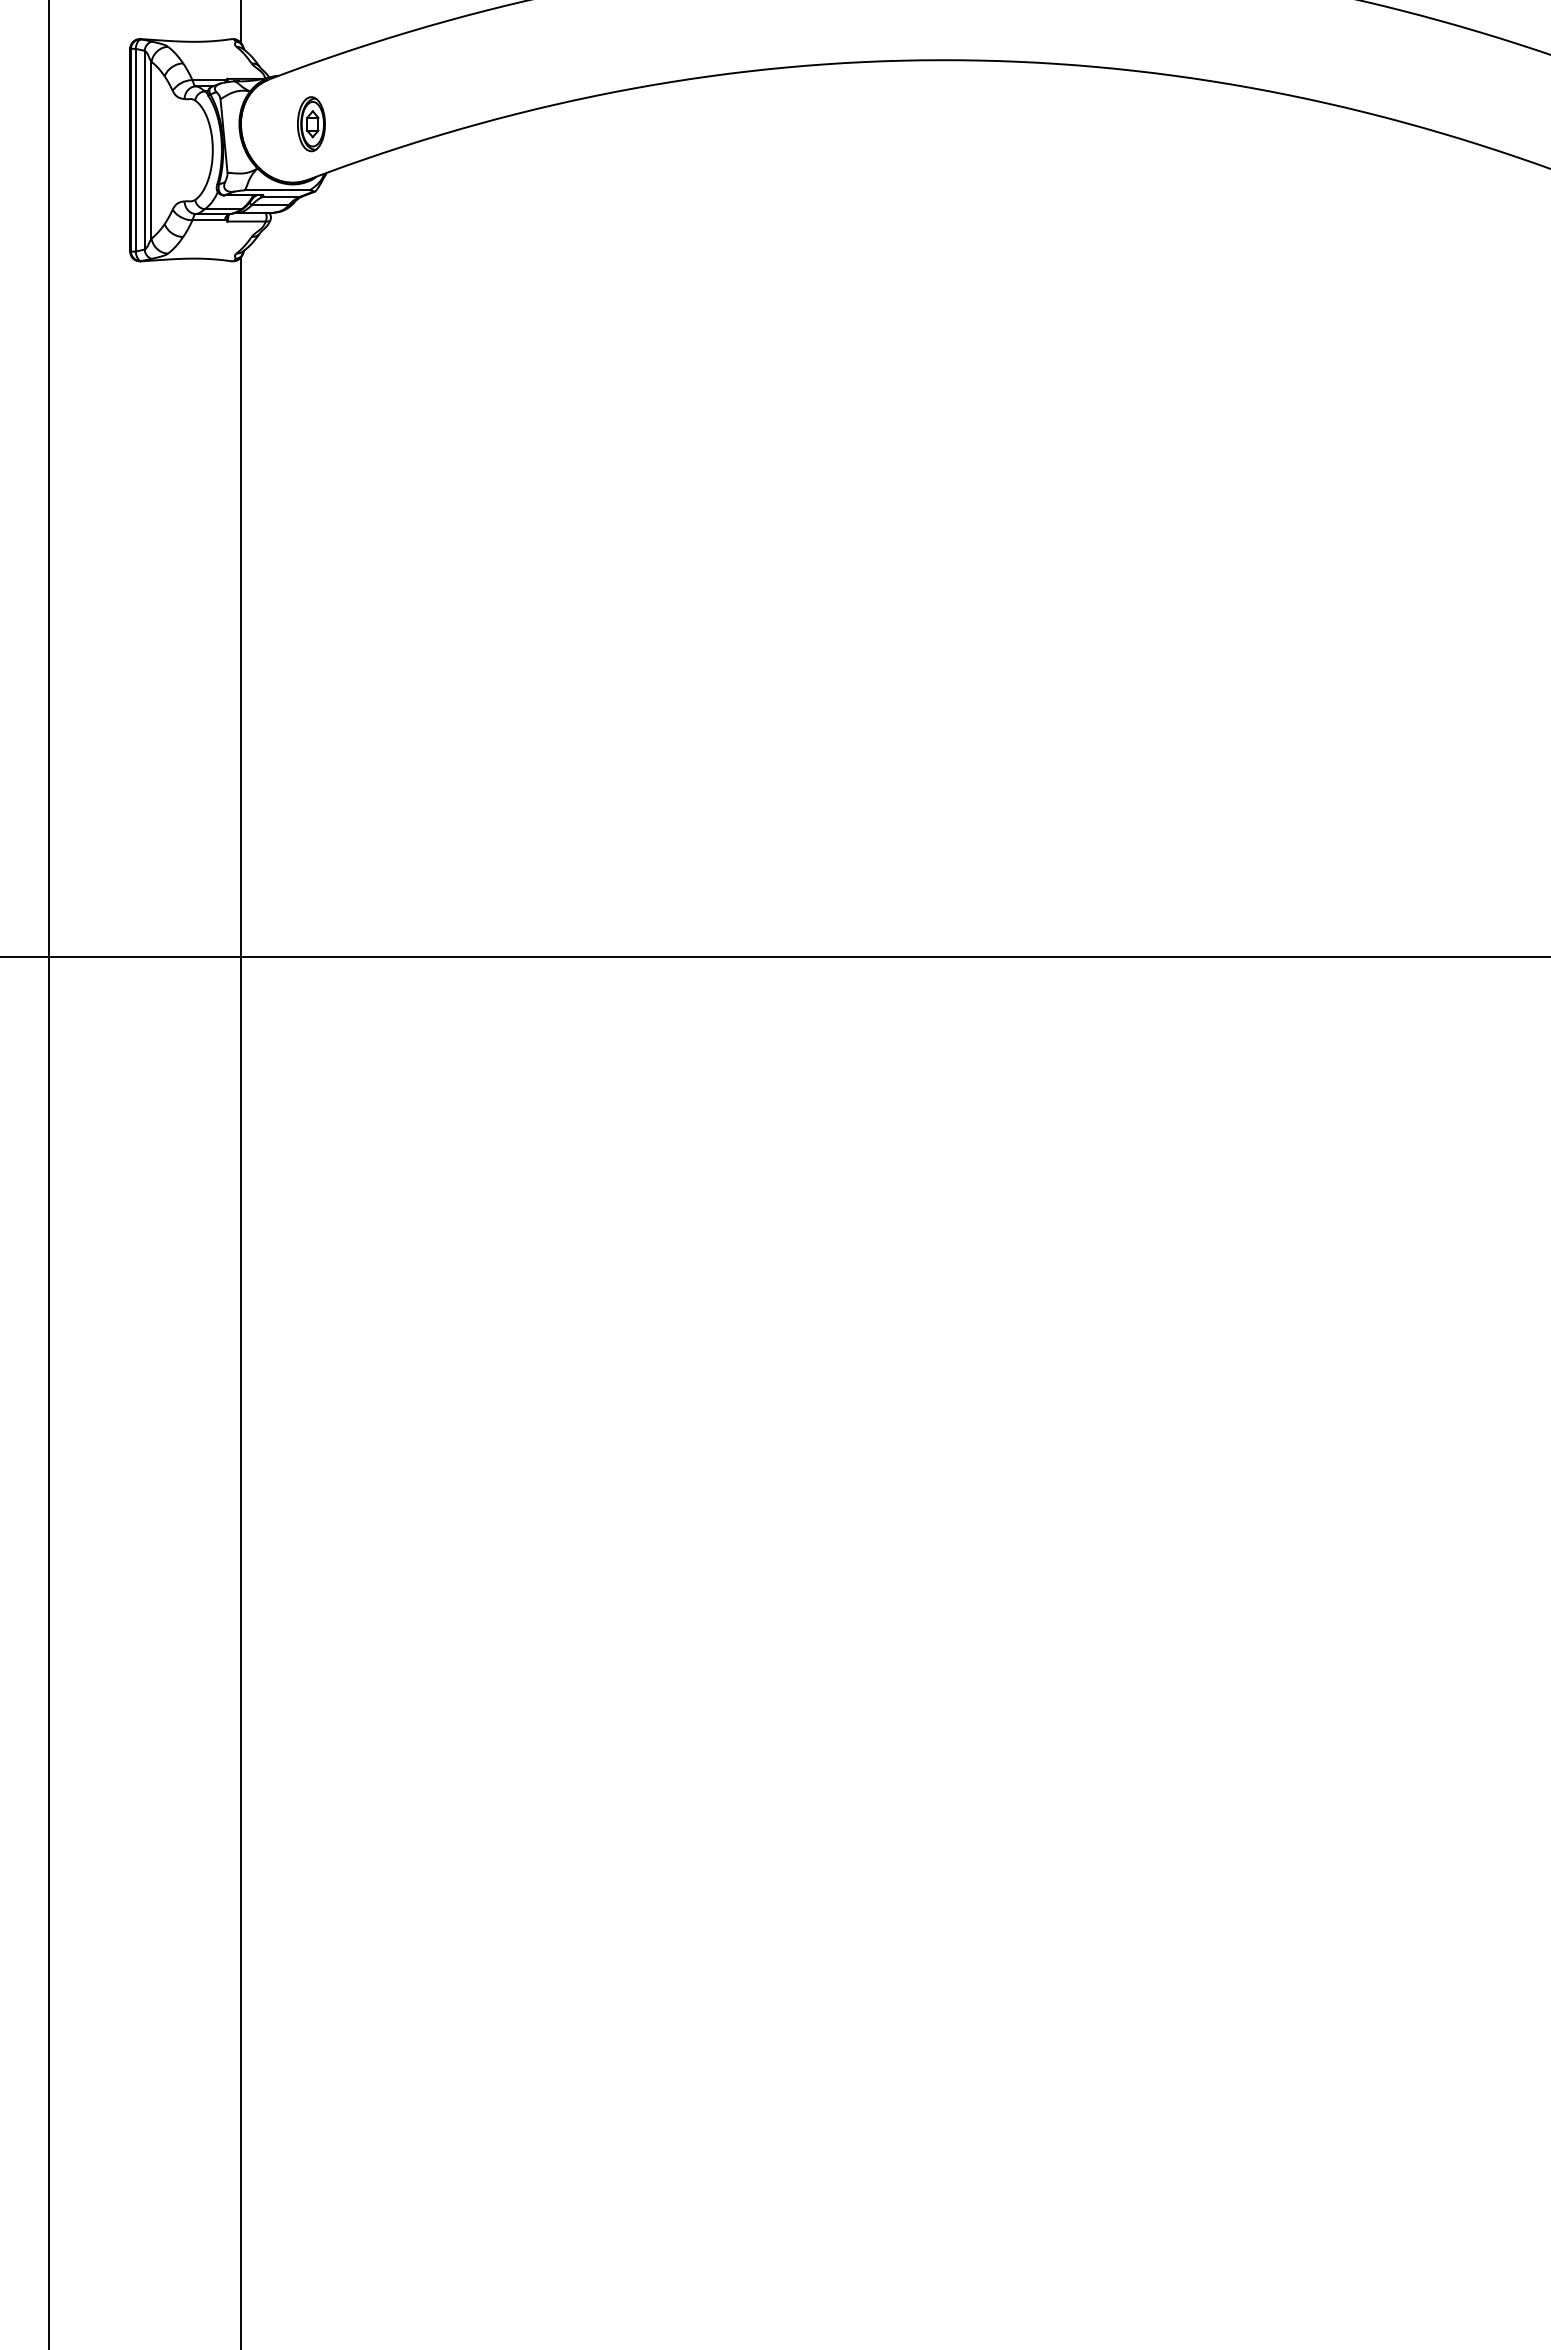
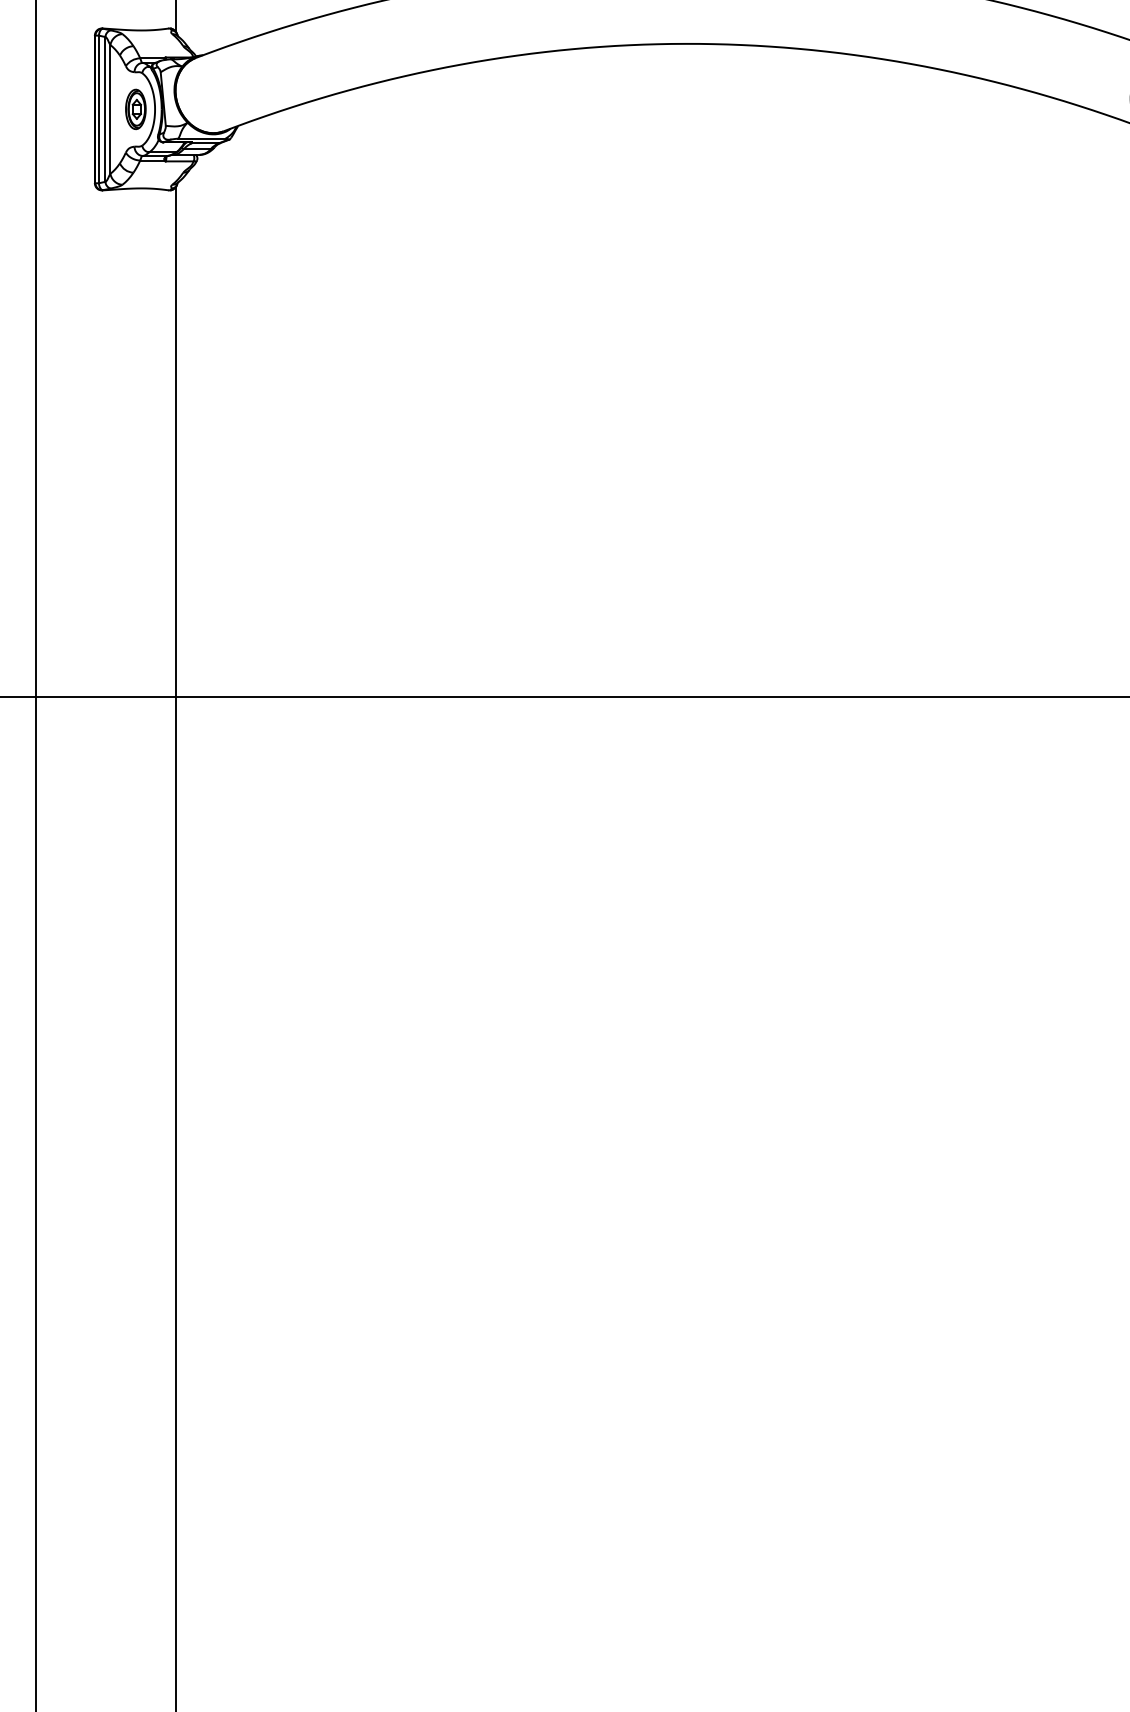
part: (311, 124) -> (135, 109), moved

